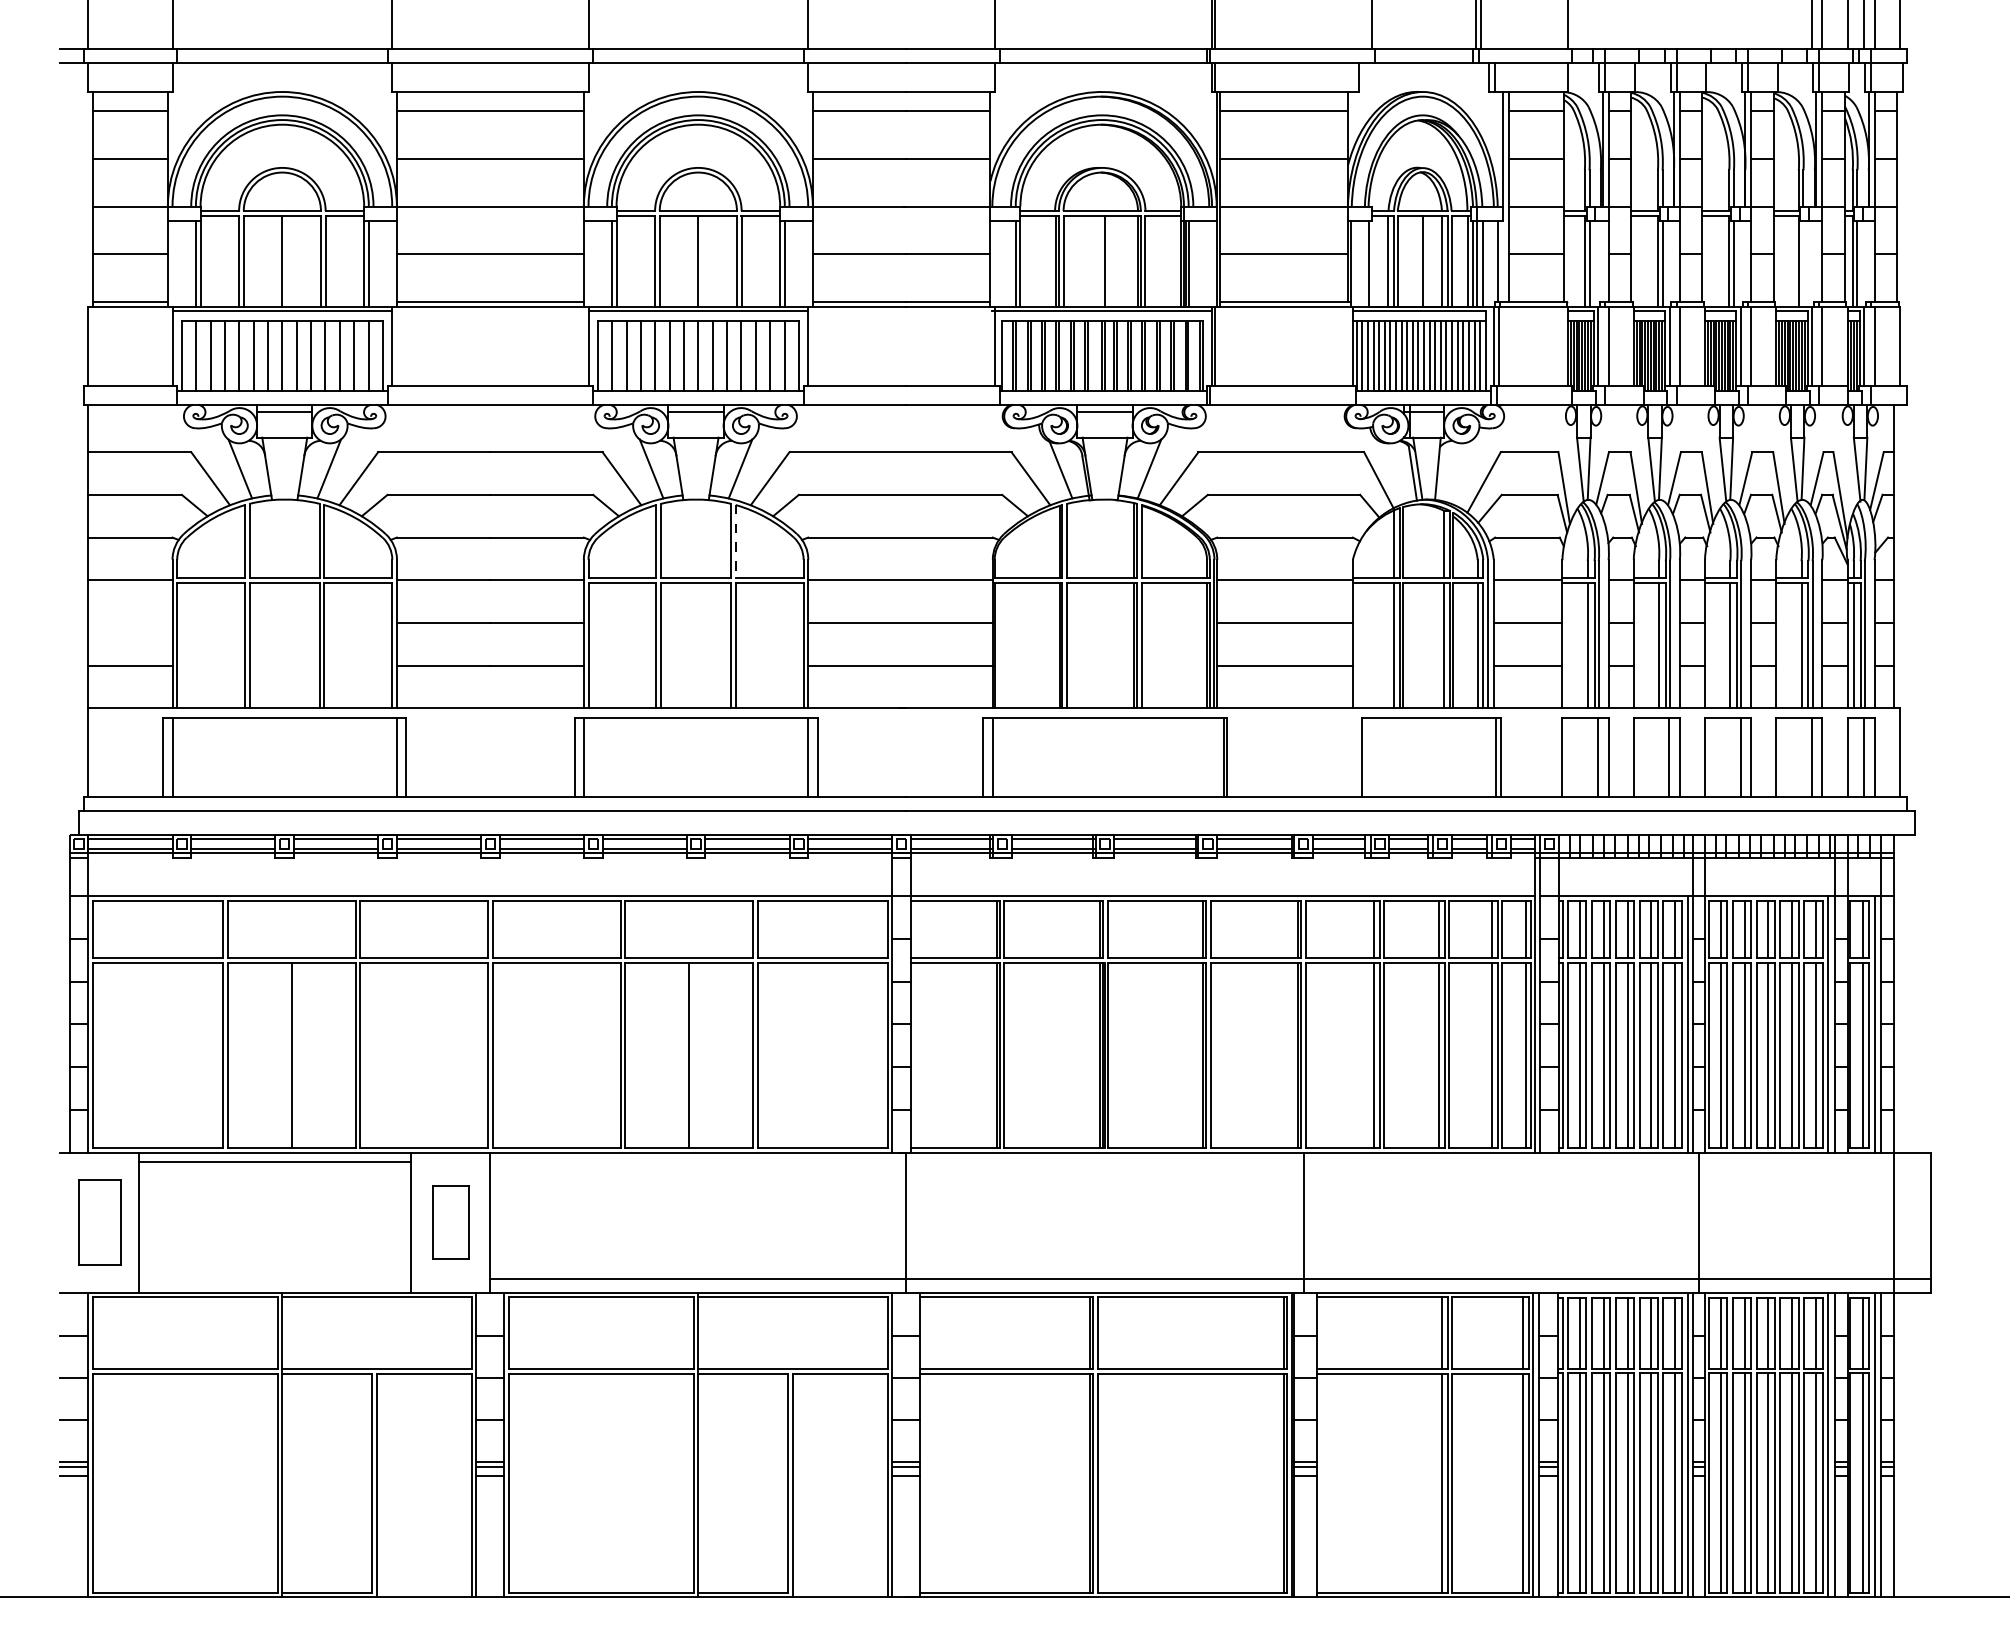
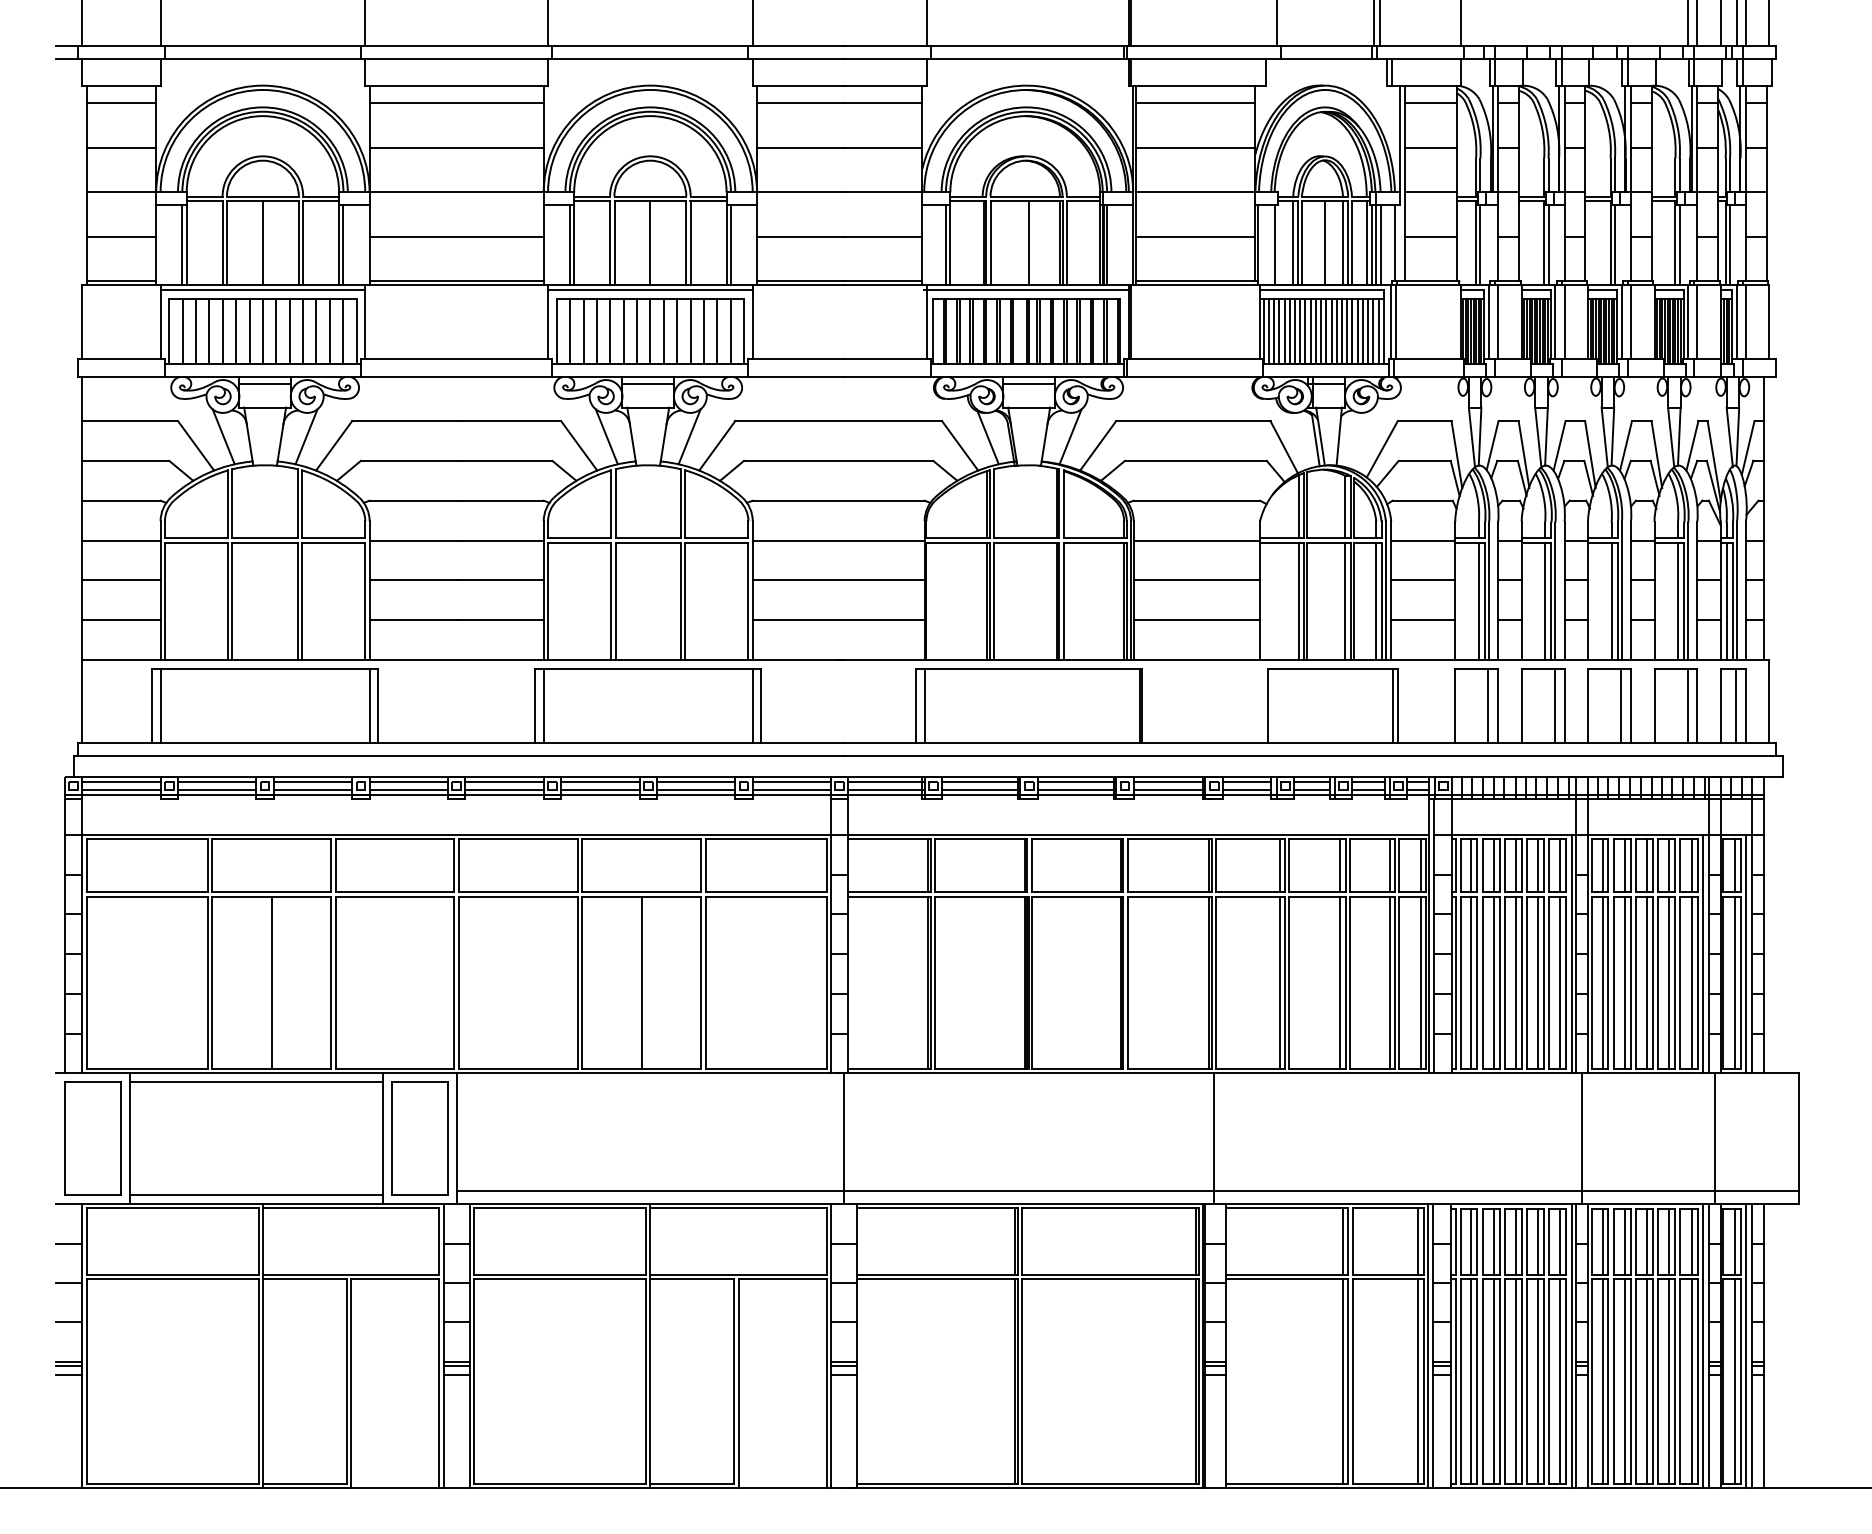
line: (1803, 263) -> (1679, 245), added
line: (736, 541) -> (685, 504), dashed -> solid
line: (130, 623) -> (121, 580), added
part: (99, 1222) -> (92, 1138), size x1.43
part: (450, 1222) -> (419, 1138), size x1.67
line: (1894, 1222) -> (1715, 1138), moved
line: (274, 1283) -> (255, 1195), added

